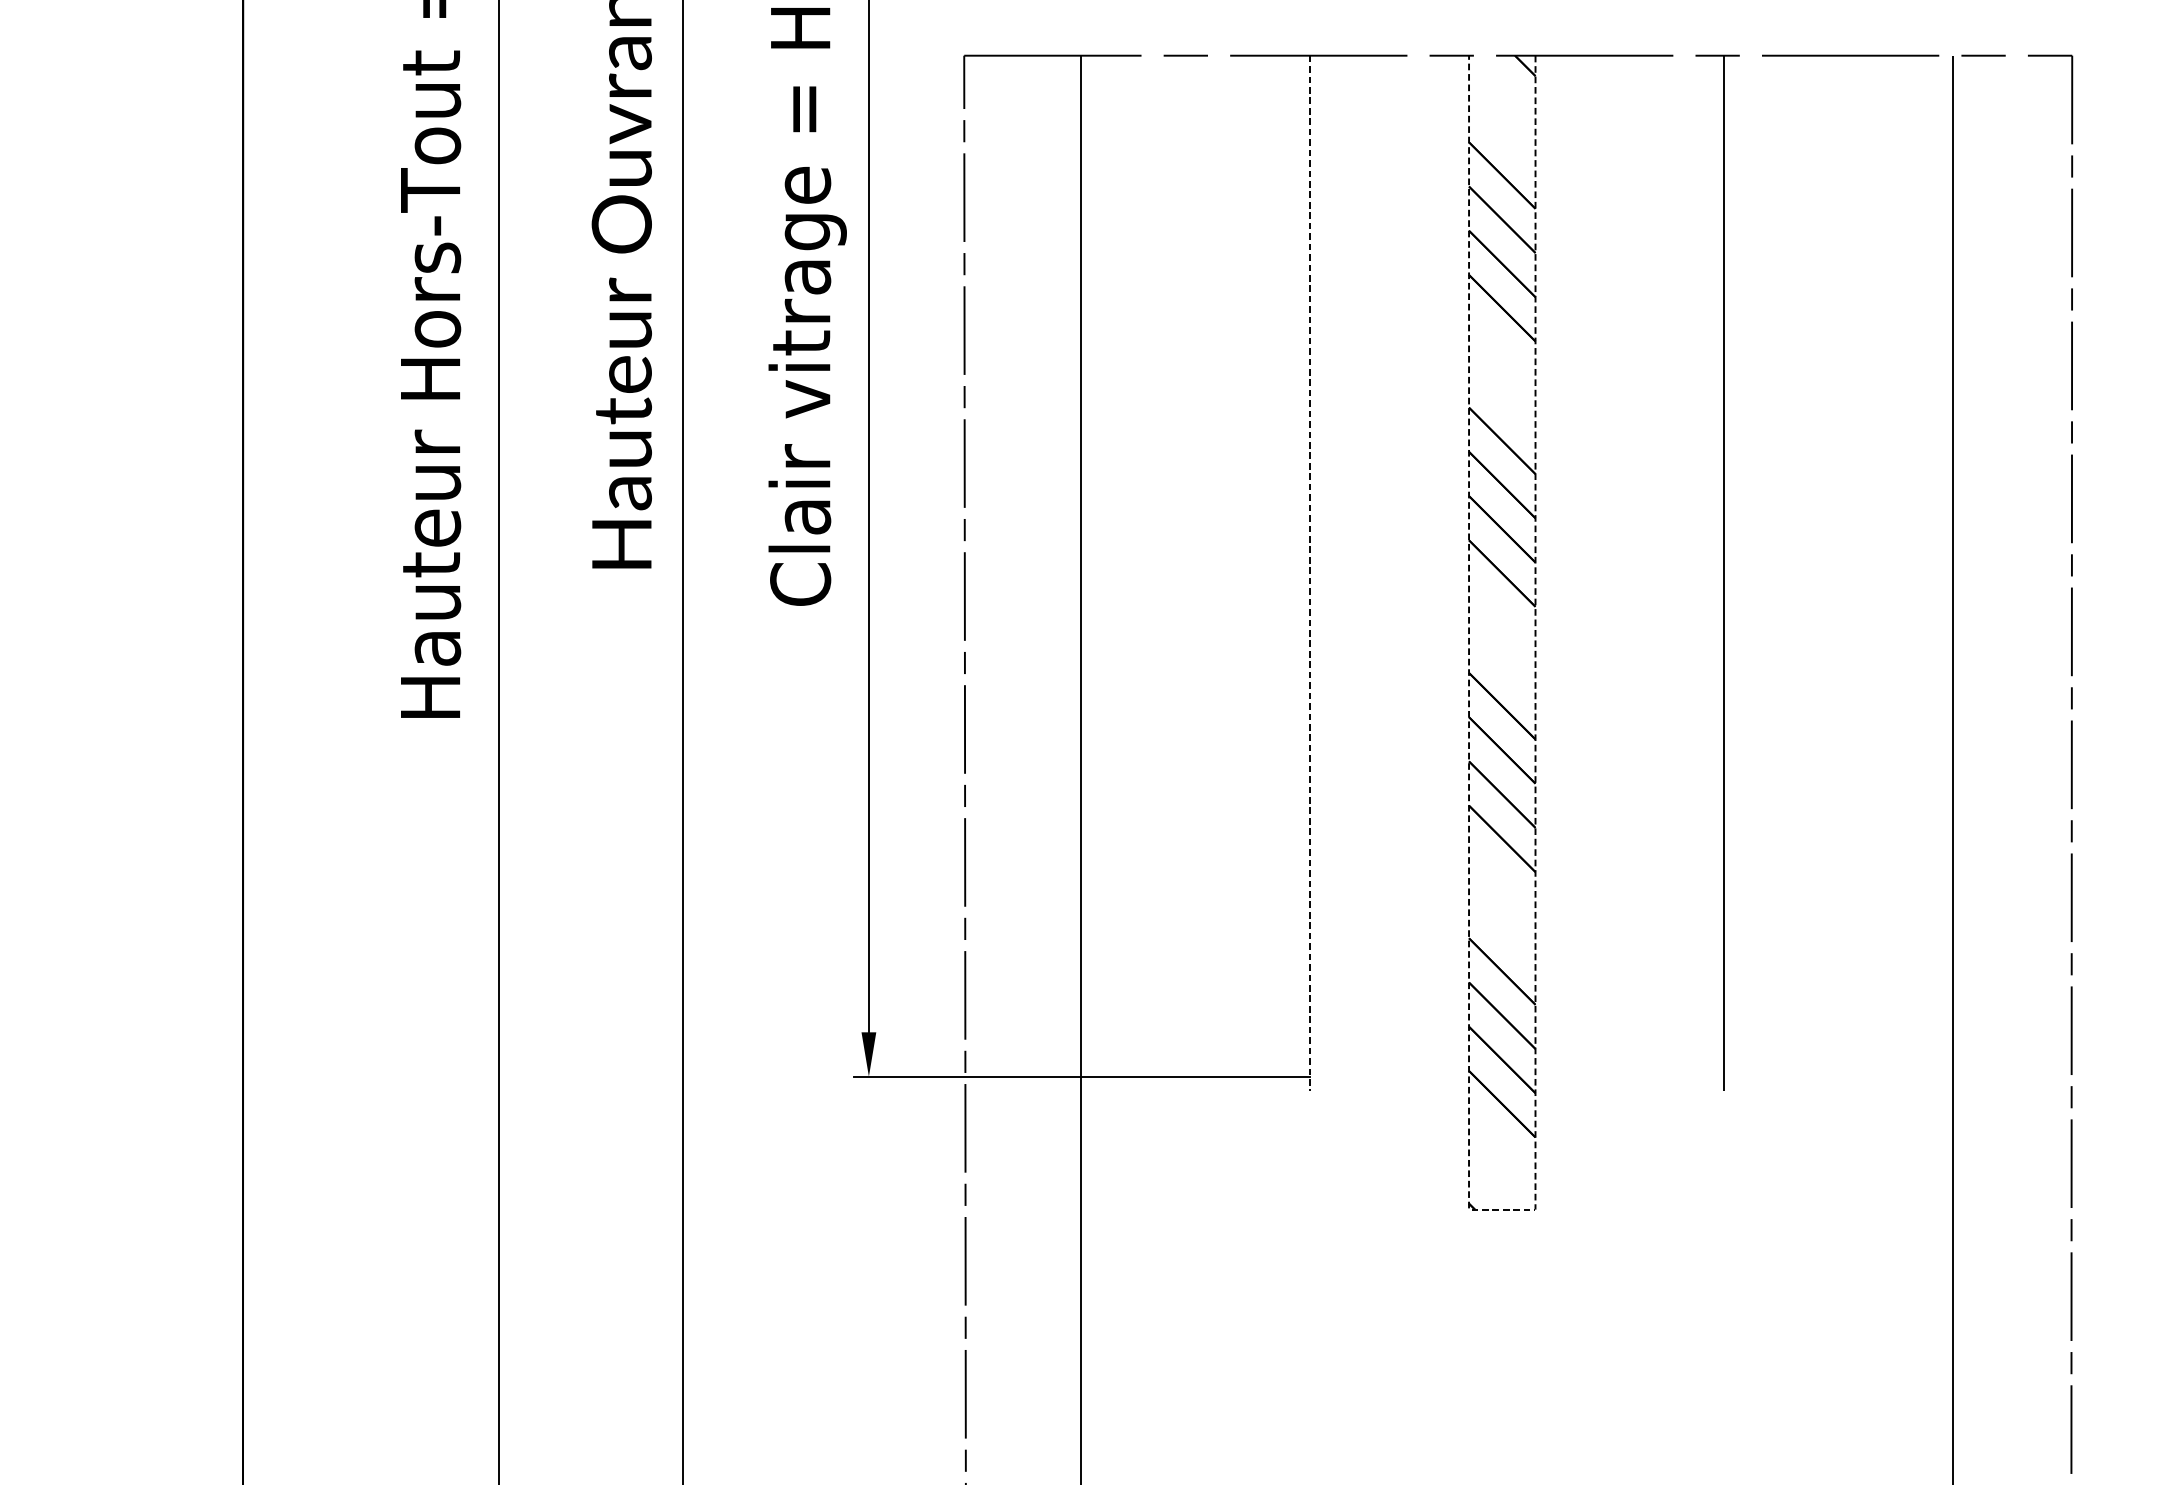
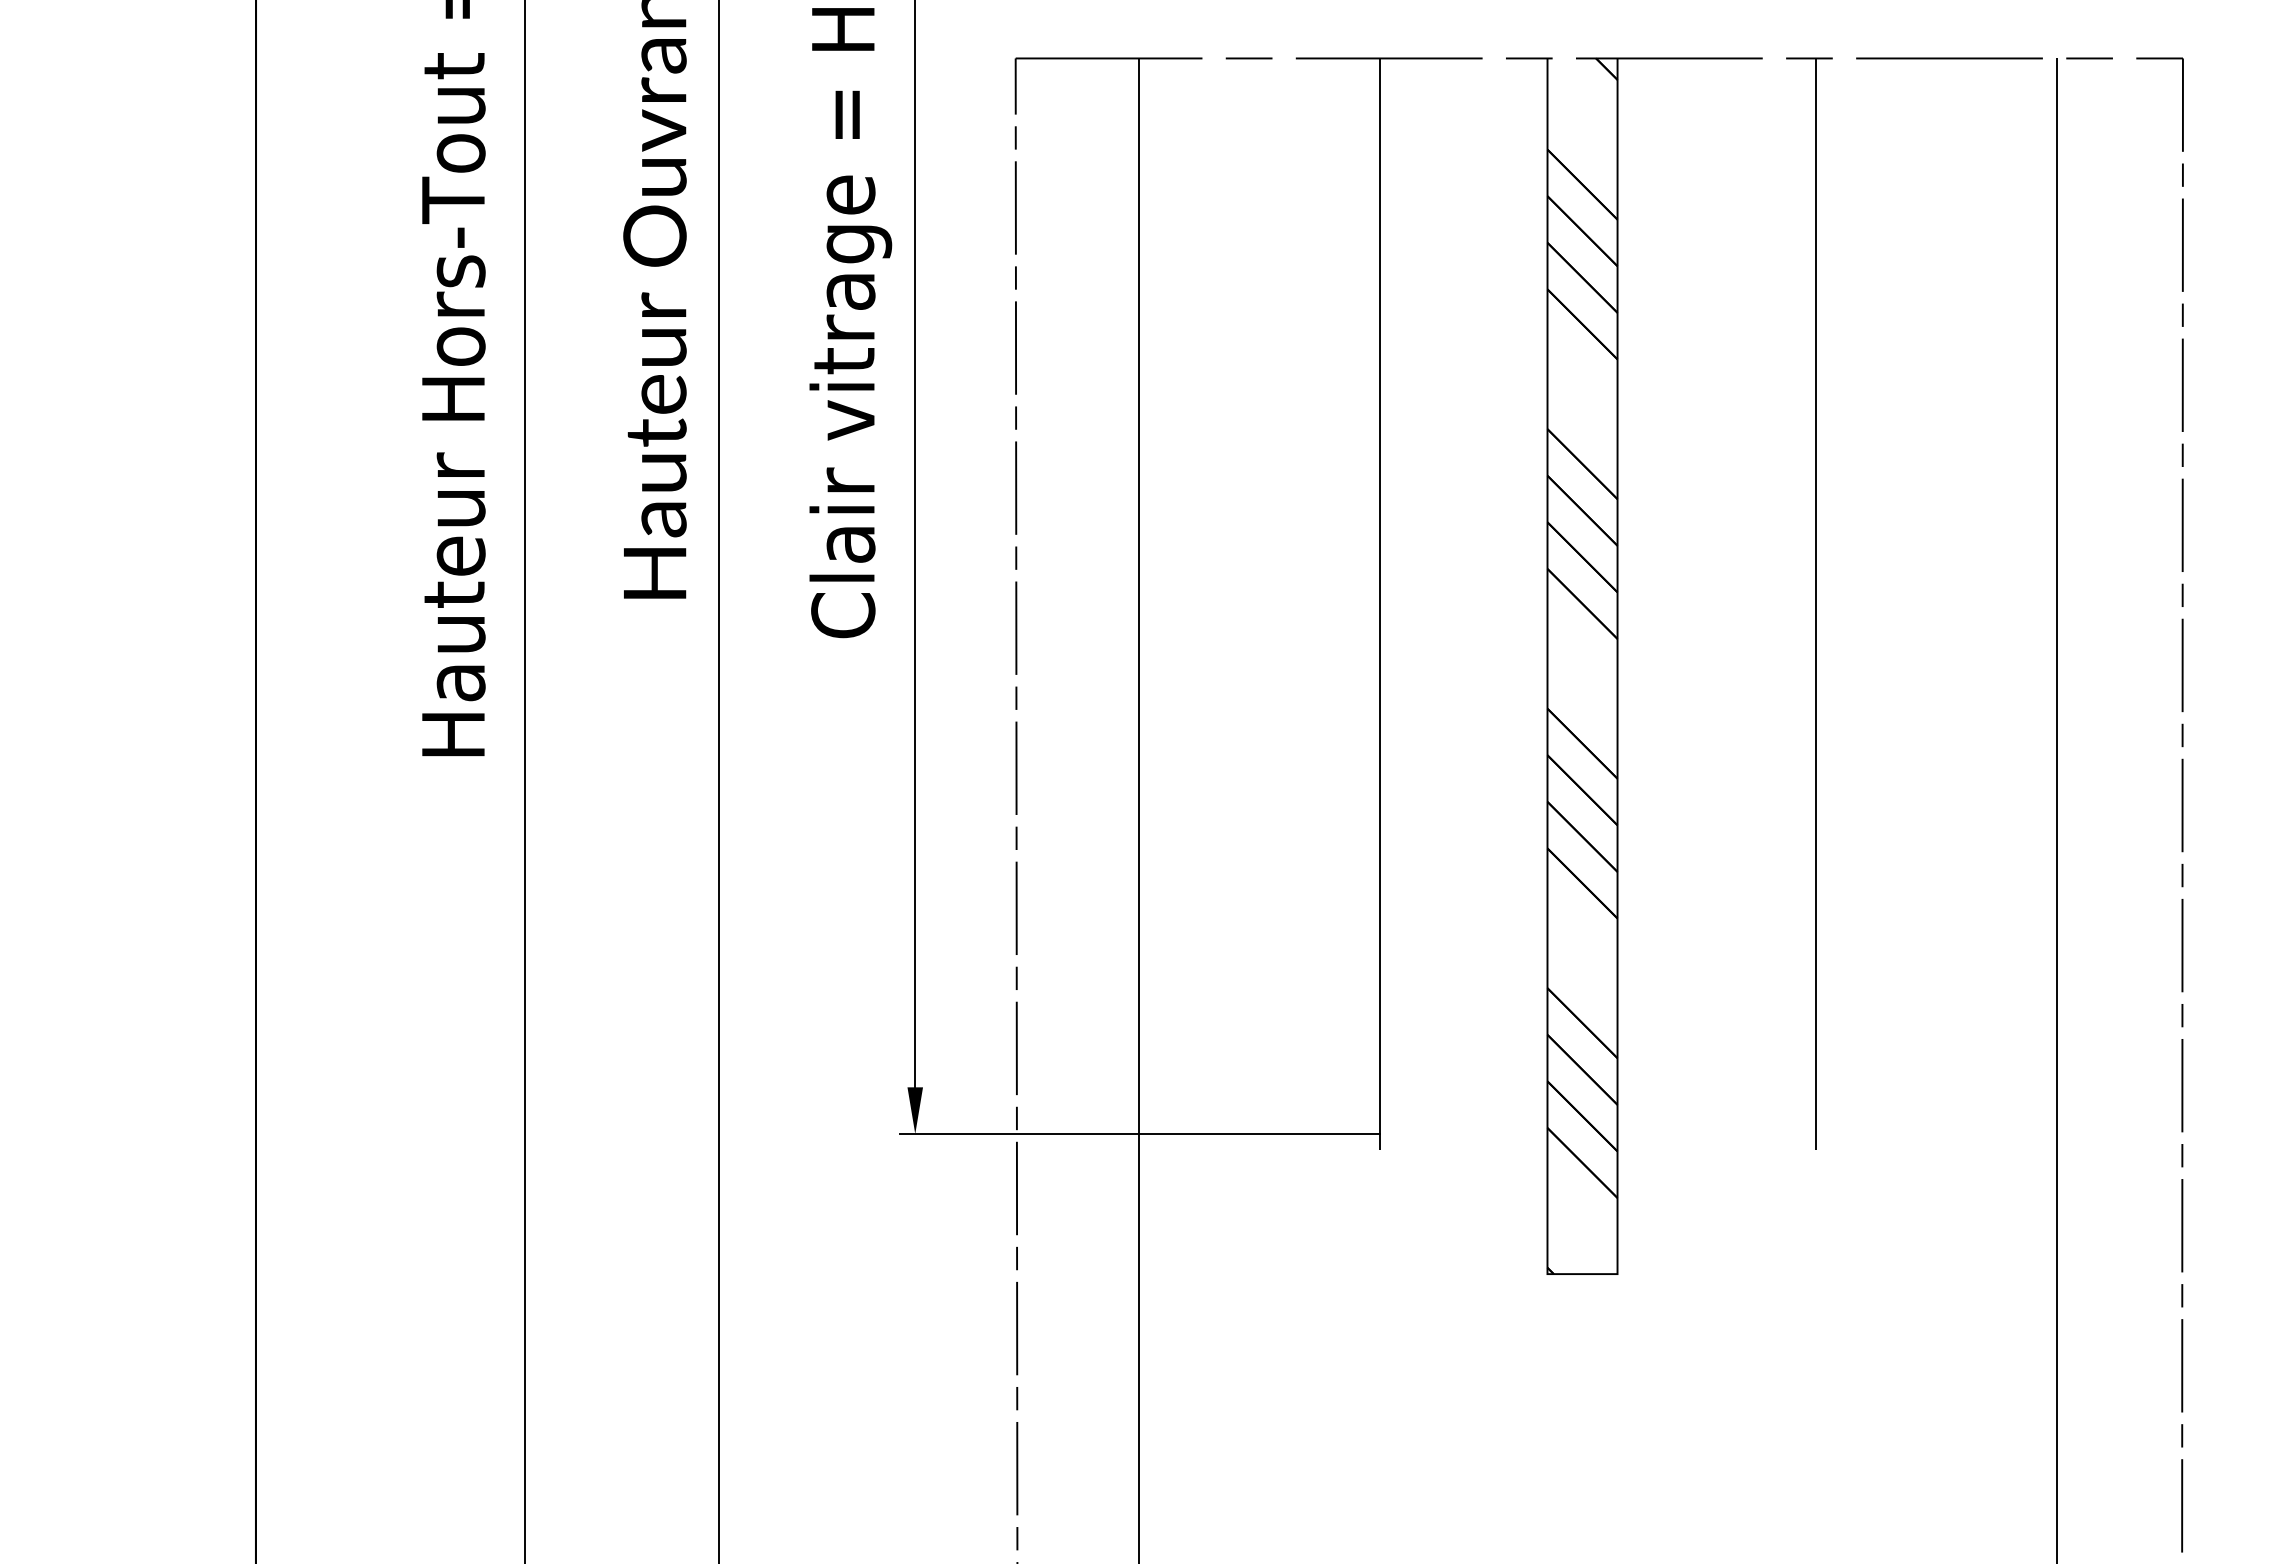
line: (1310, 574) -> (1380, 604), dashed -> solid
line: (1502, 1209) -> (1582, 1274), dashed -> solid

